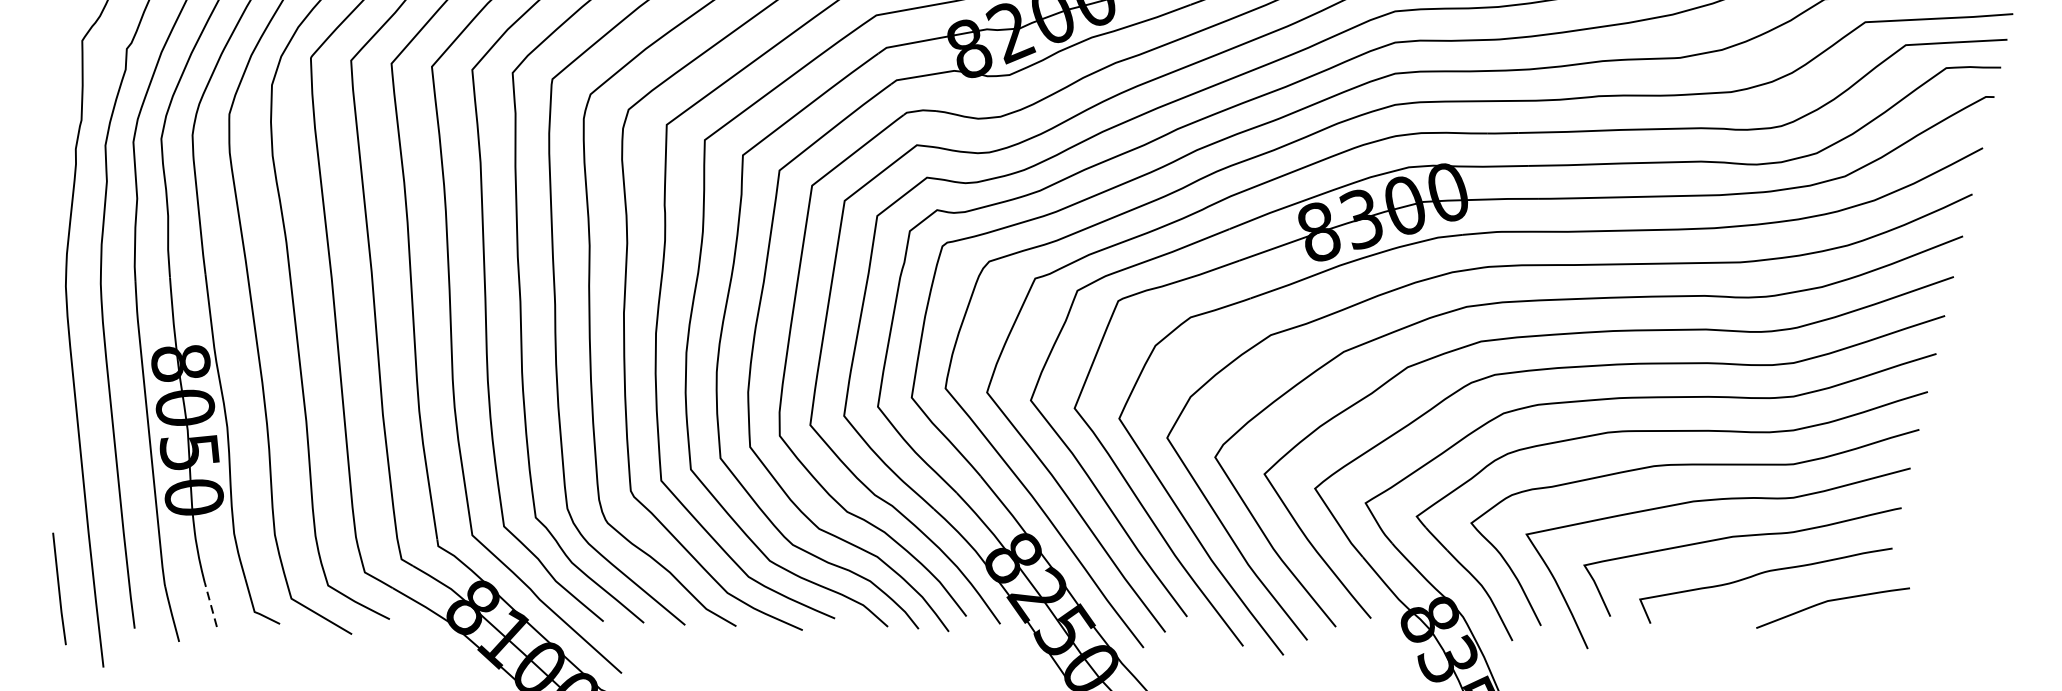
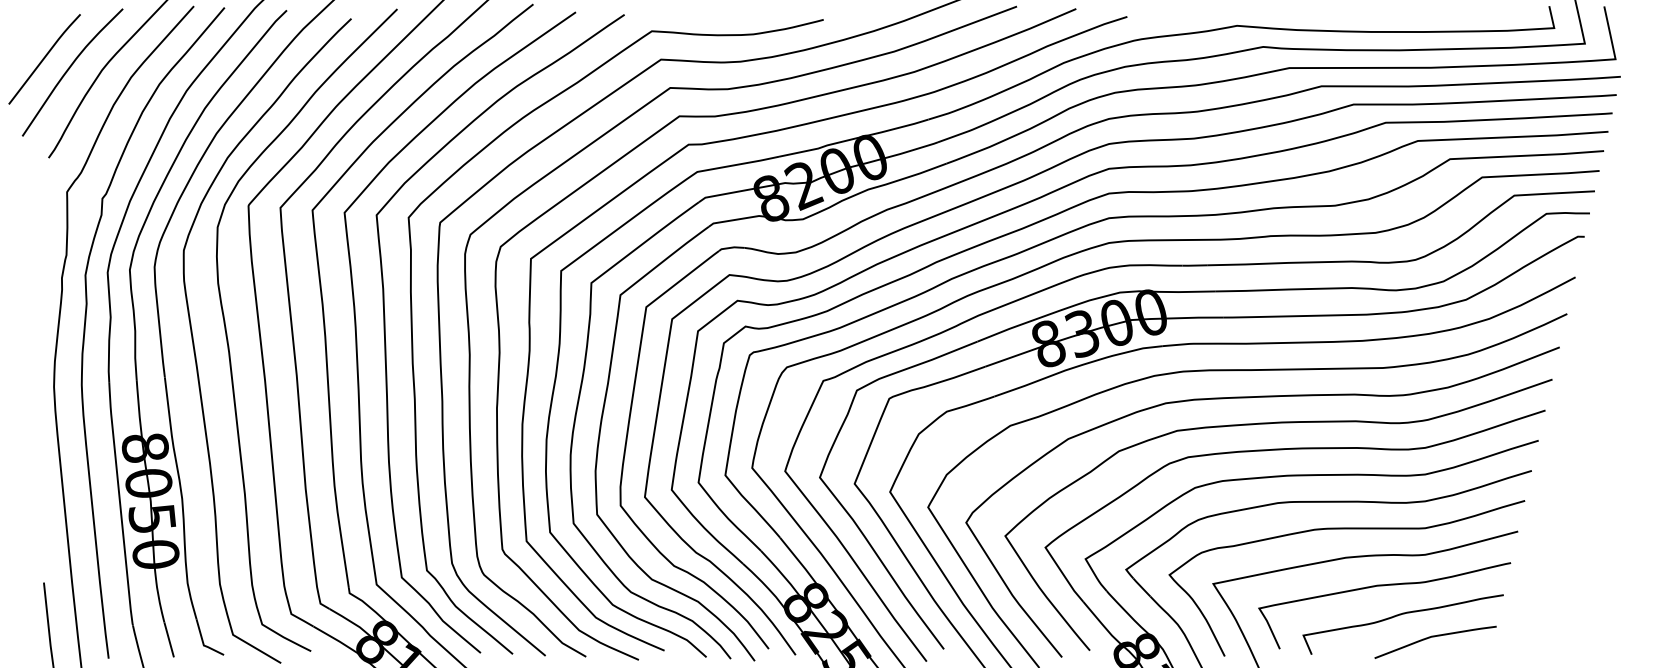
curve: (1831, 601) -> (1434, 637), moved
line: (211, 604) -> (169, 639), dashed -> solid

